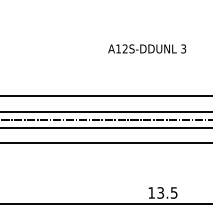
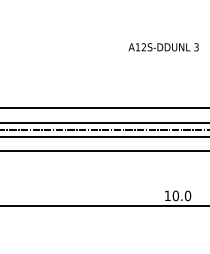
text: (146, 49) -> (163, 47), moved
text: (166, 192) -> (181, 195), 13.5 -> 10.0

